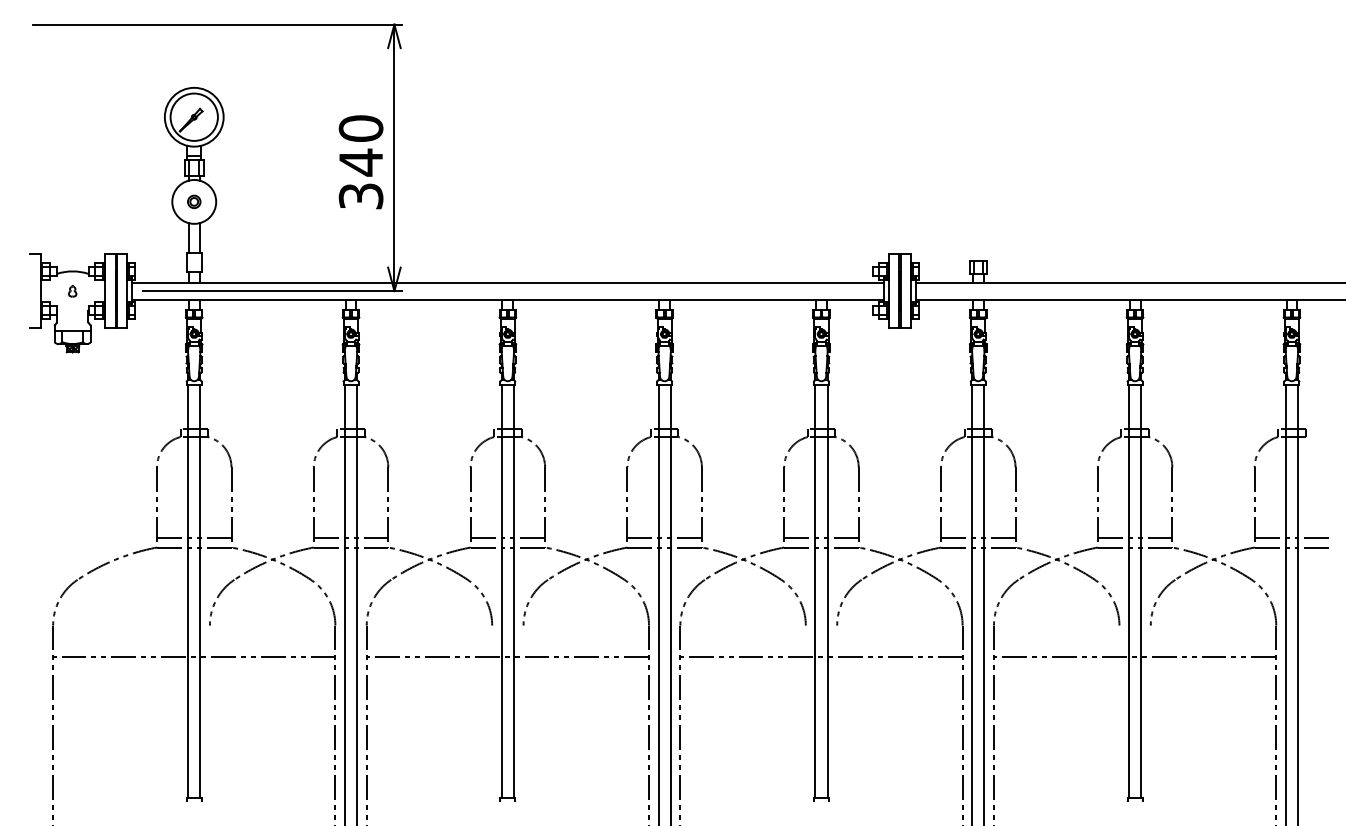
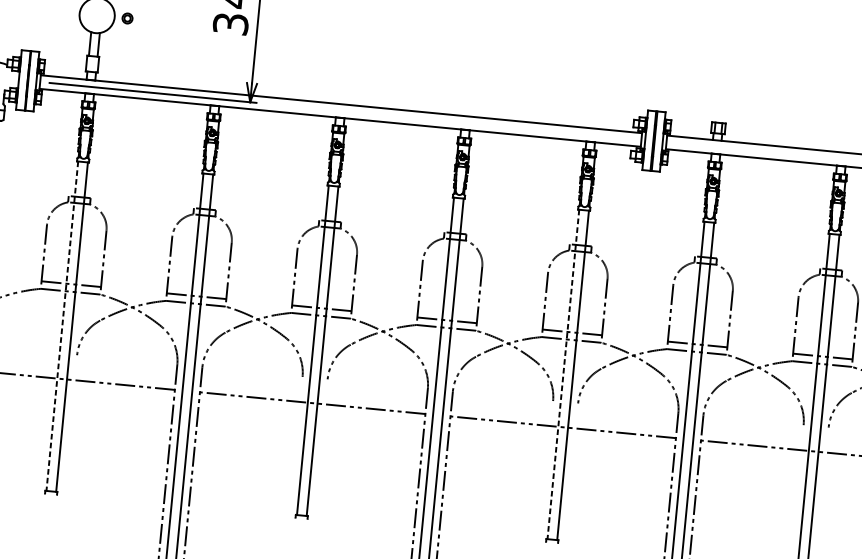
part: (194, 201) -> (127, 18), moved
line: (188, 591) -> (62, 326), solid -> dashed
line: (815, 591) -> (563, 374), solid -> dashed

